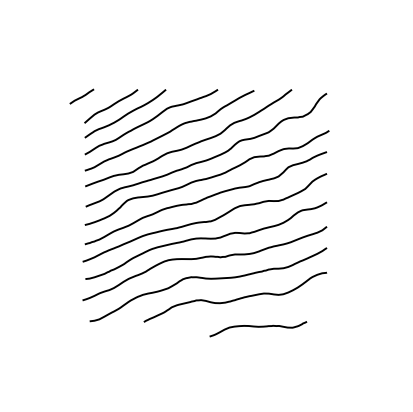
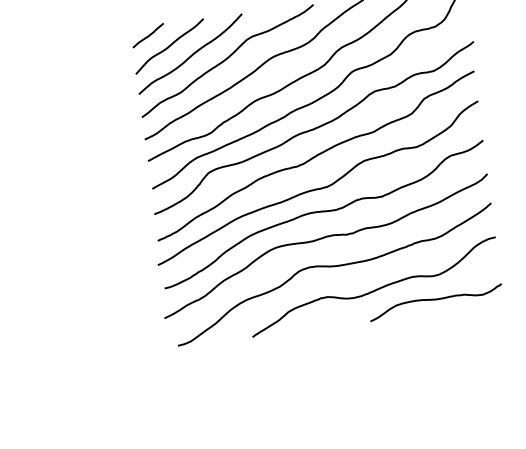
line: (81, 96) -> (147, 35), moved
curve: (258, 327) -> (436, 300), moved

